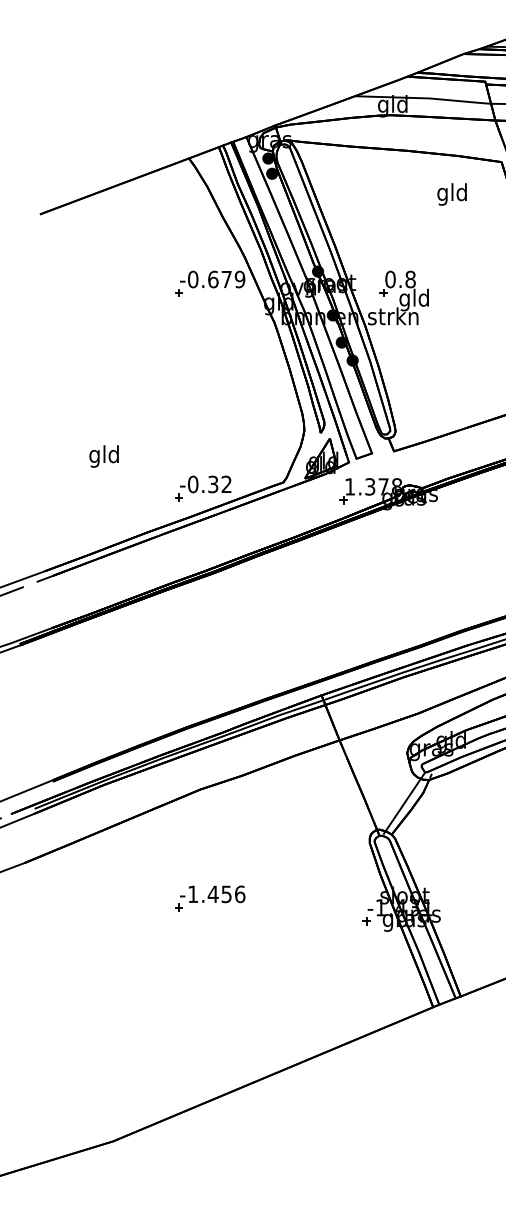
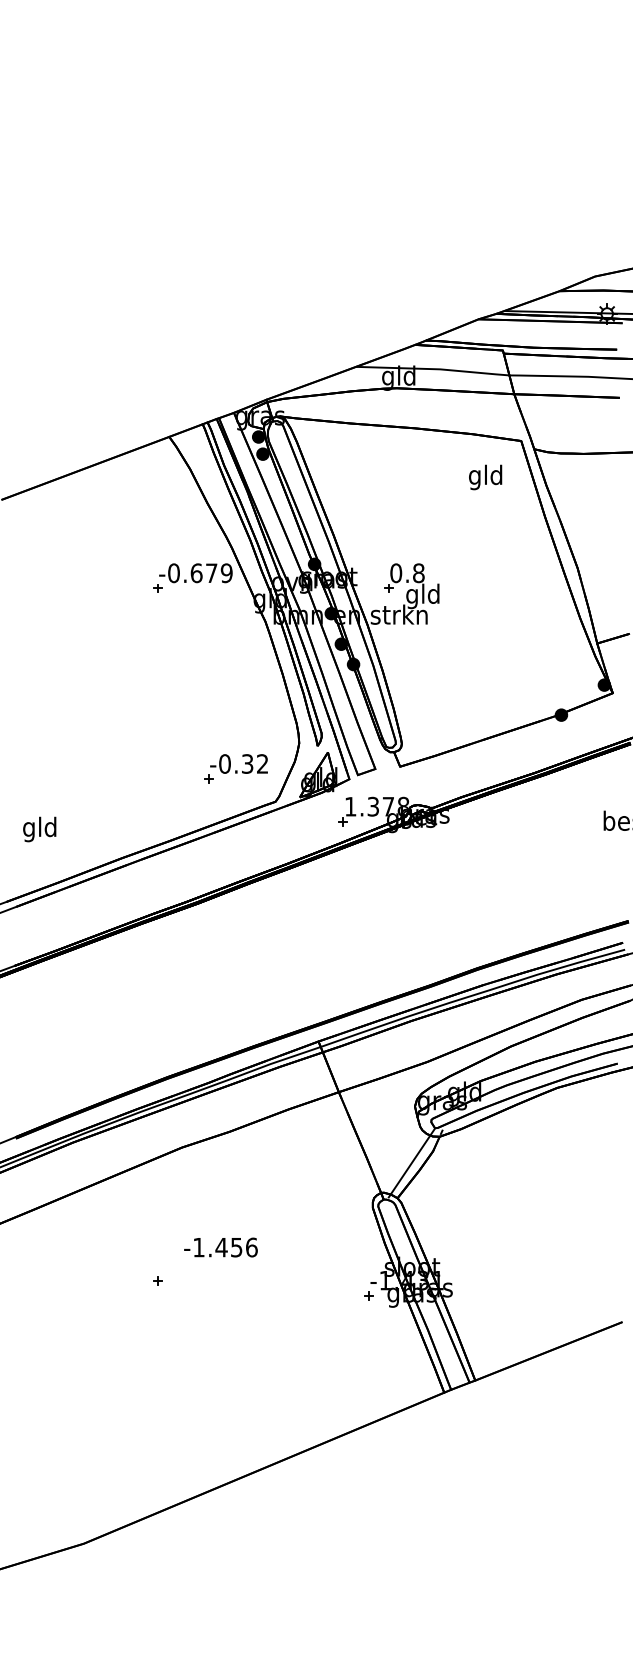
text: (452, 194) -> (485, 477), moved
text: (103, 456) -> (39, 829), moved
part: (202, 488) -> (235, 768), moved
text: (212, 894) -> (220, 1247), moved

